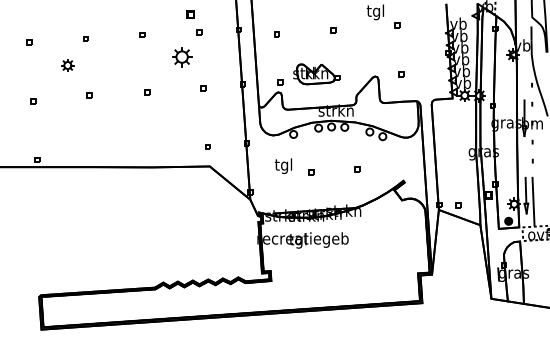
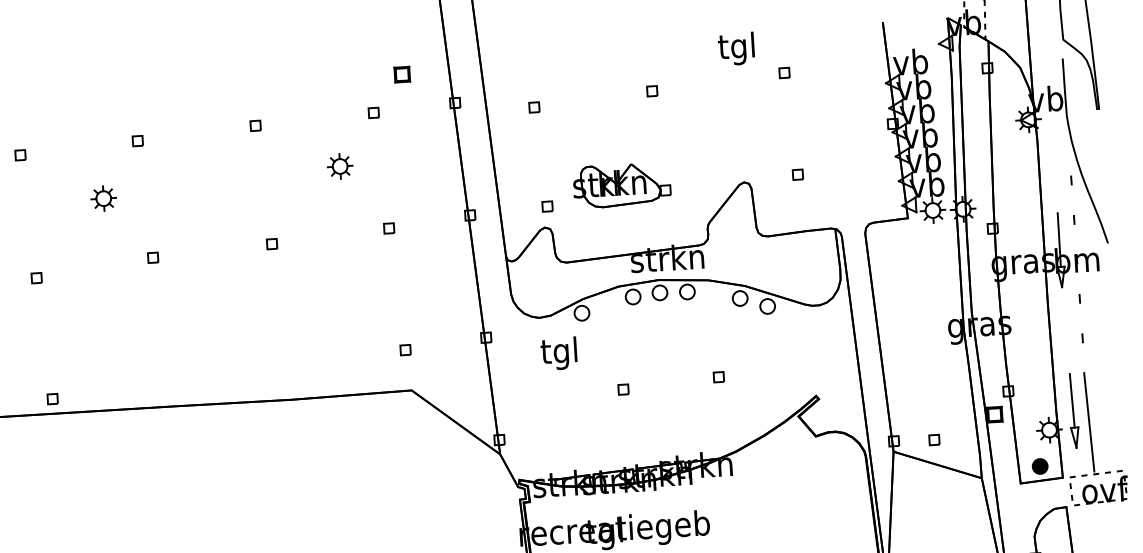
part: (190, 14) -> (402, 73), moved
part: (181, 56) -> (338, 165), size x0.62
text: (283, 165) -> (559, 352), moved

